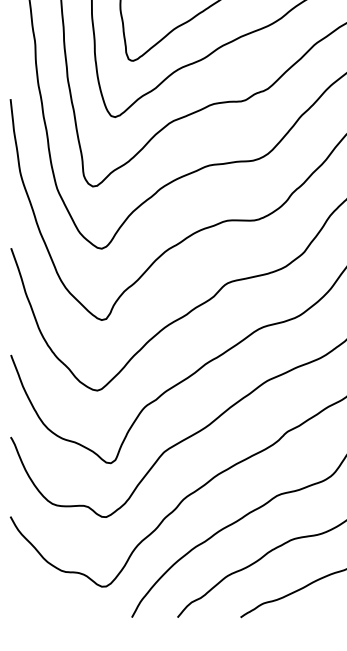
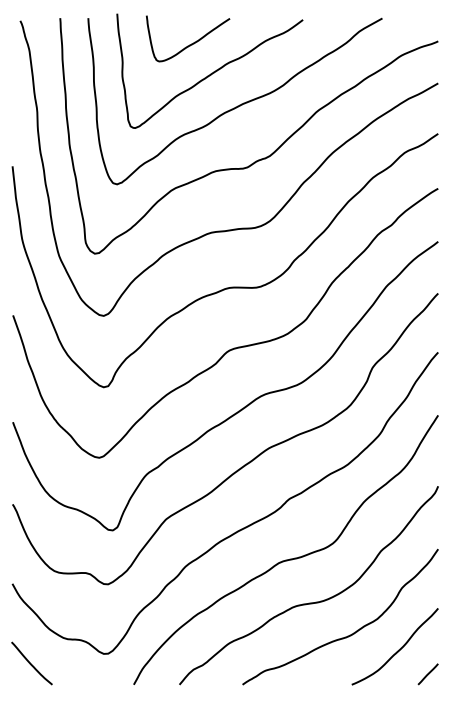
curve: (29, 596) -> (31, 663), added

